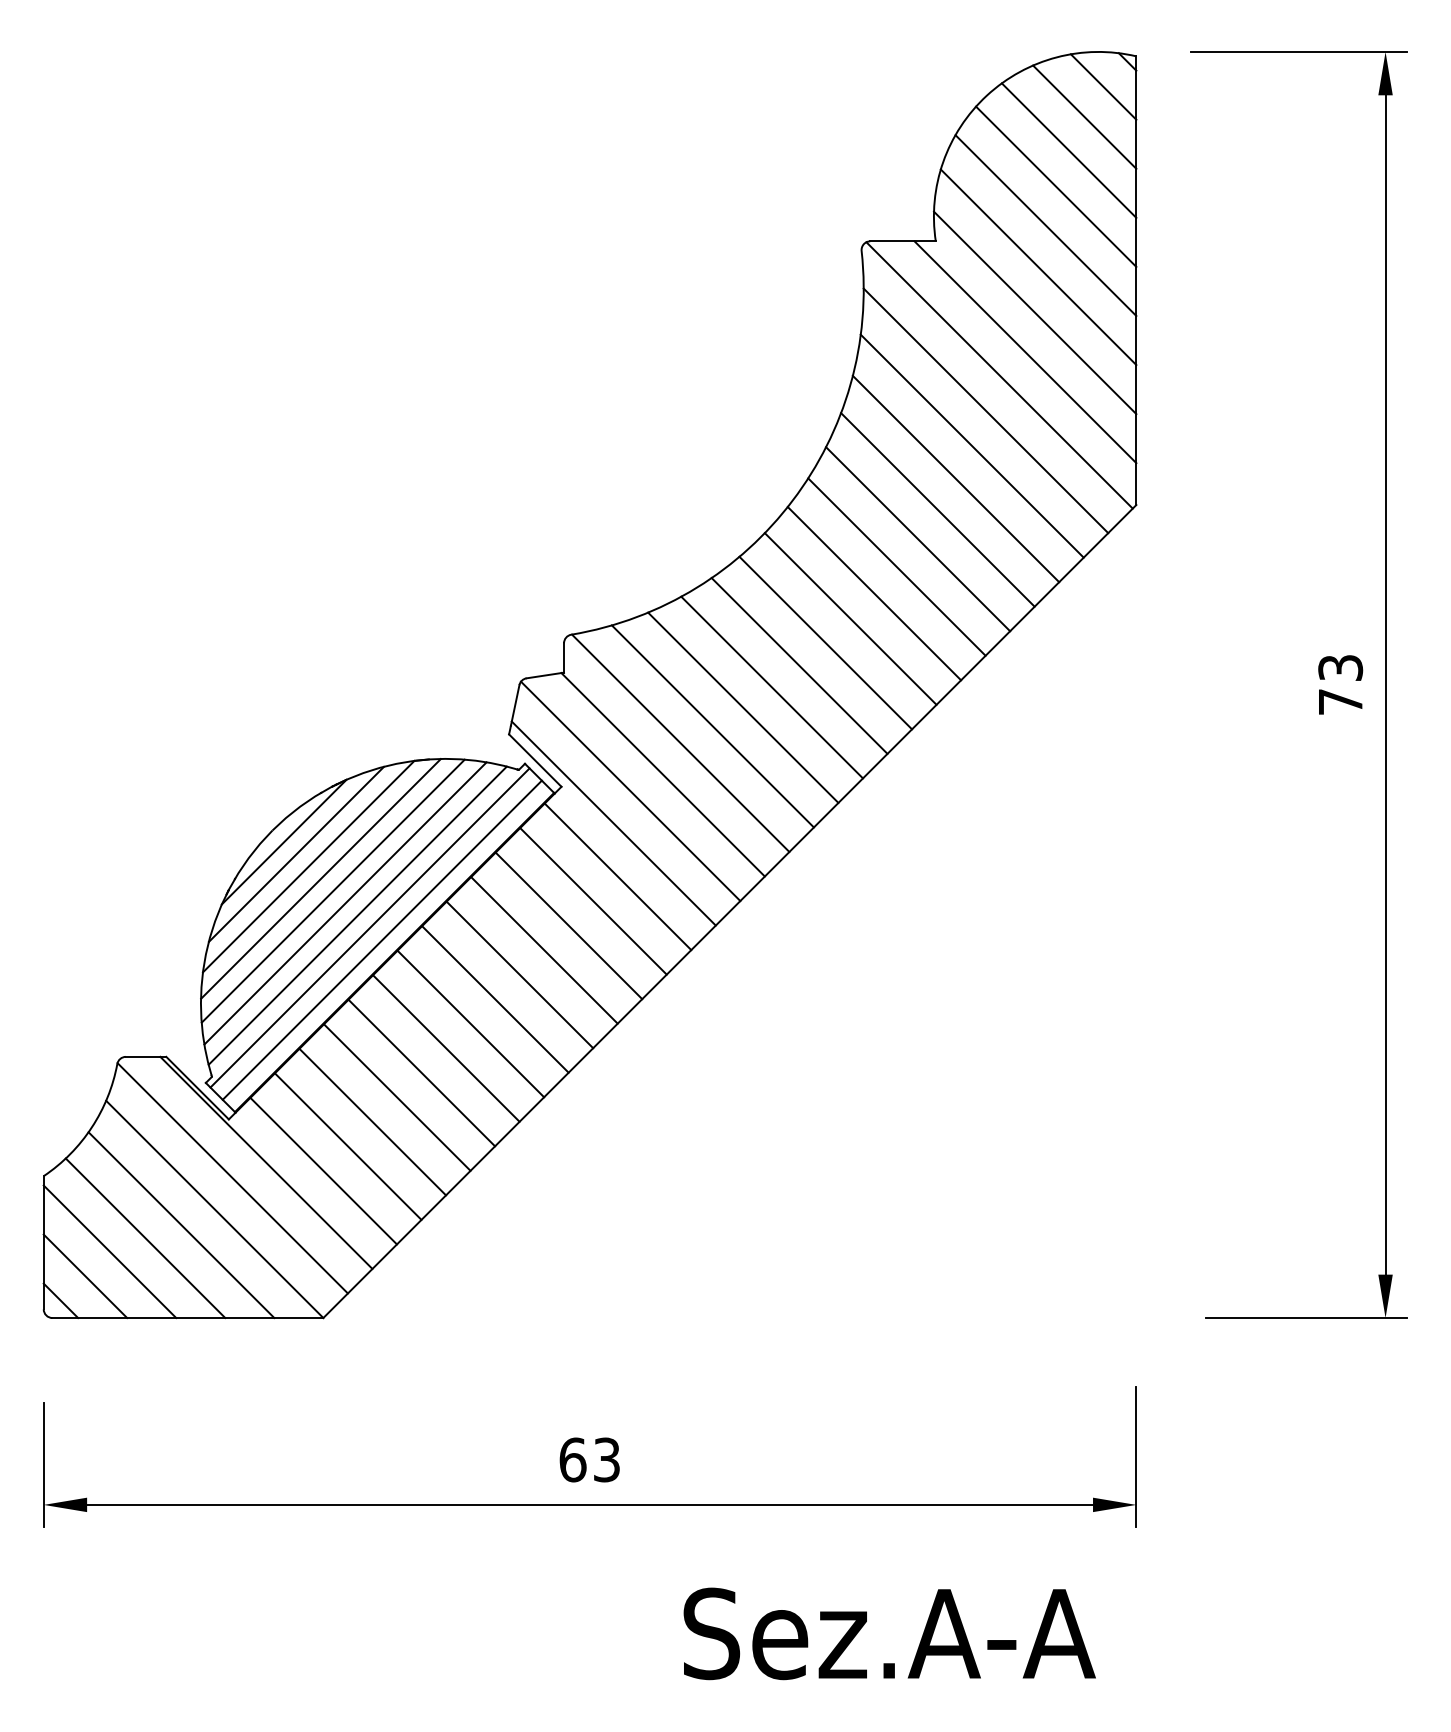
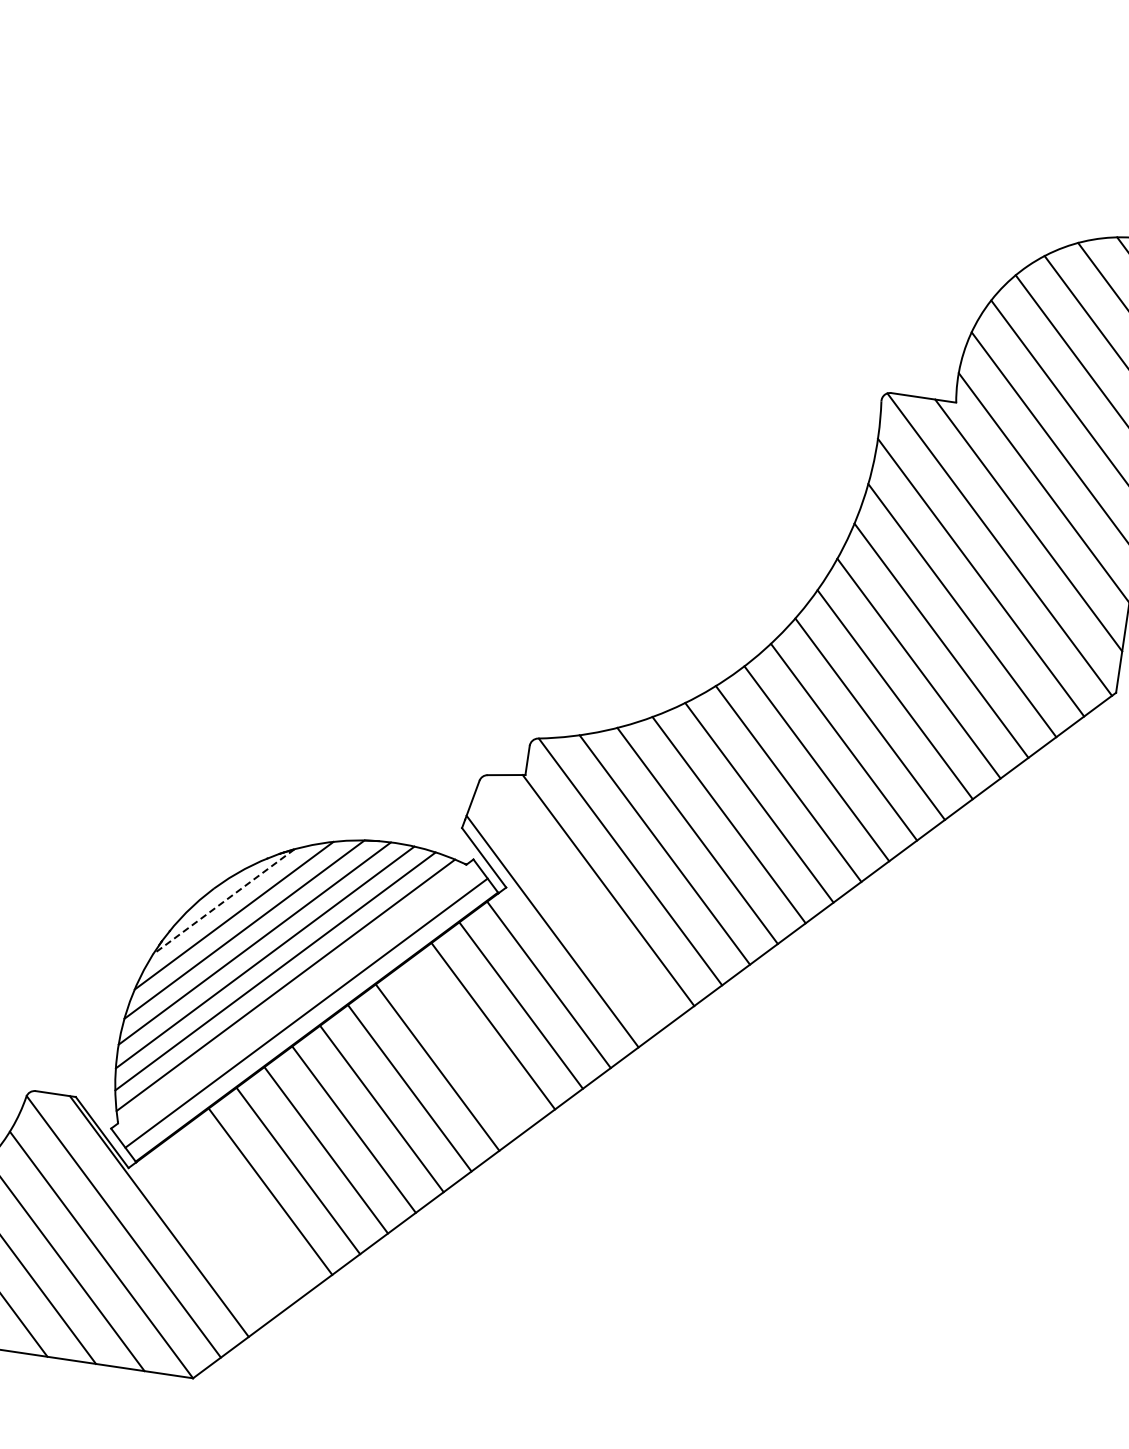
line: (630, 791) -> (573, 902), removed
line: (283, 842) -> (223, 902), solid -> dashed
line: (369, 927) -> (295, 998), removed
line: (544, 950) -> (465, 1047), removed
line: (347, 1146) -> (241, 1212), removed
line: (323, 1170) -> (214, 1232), removed

